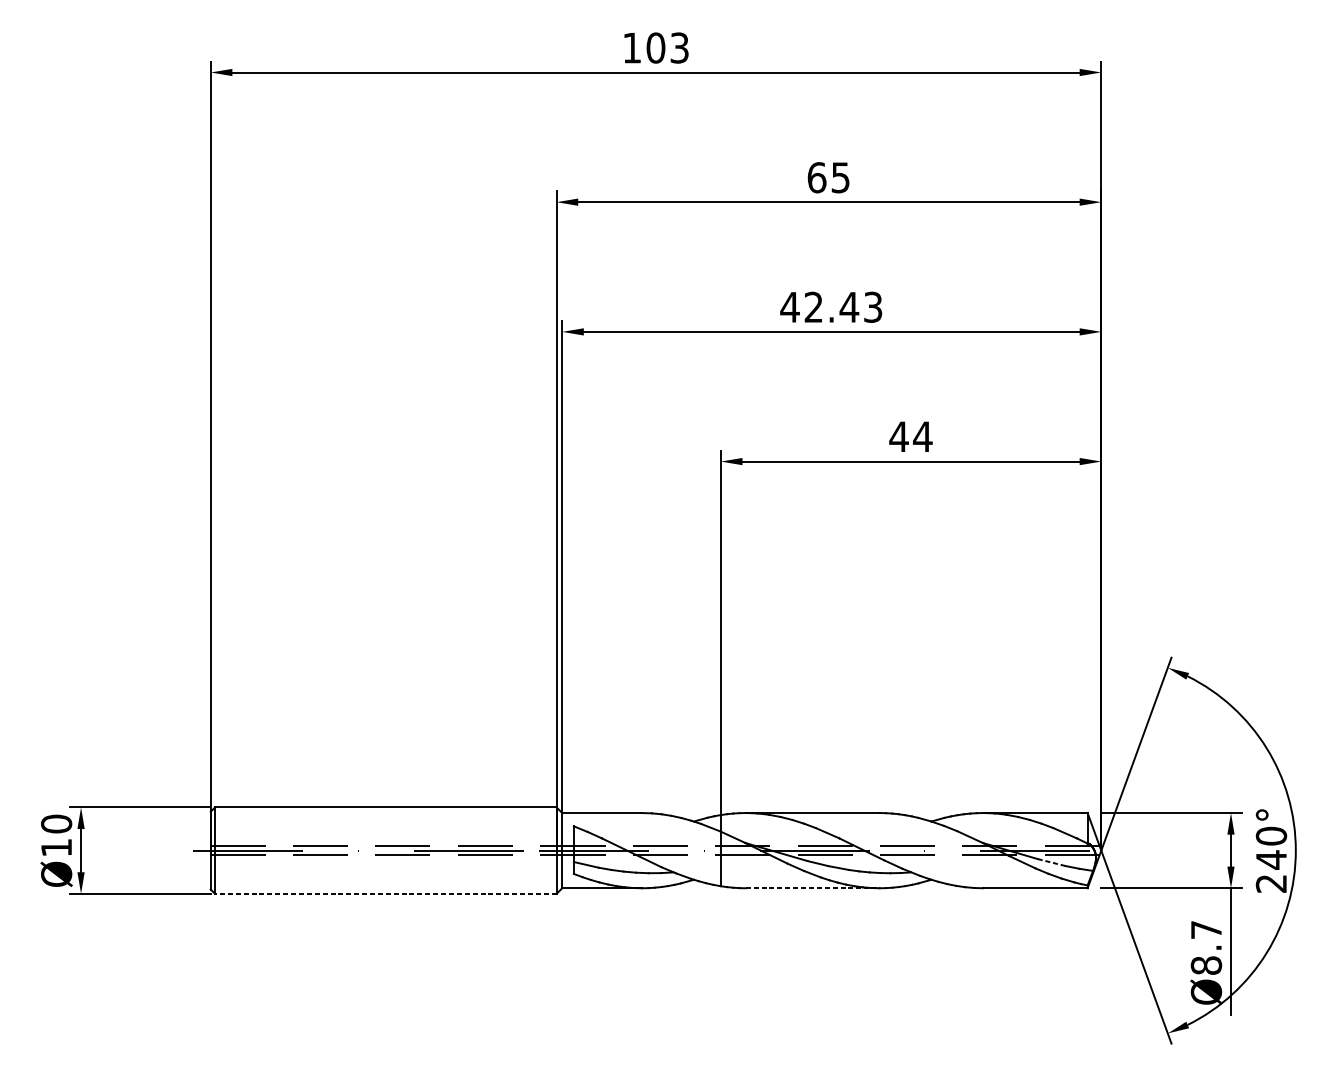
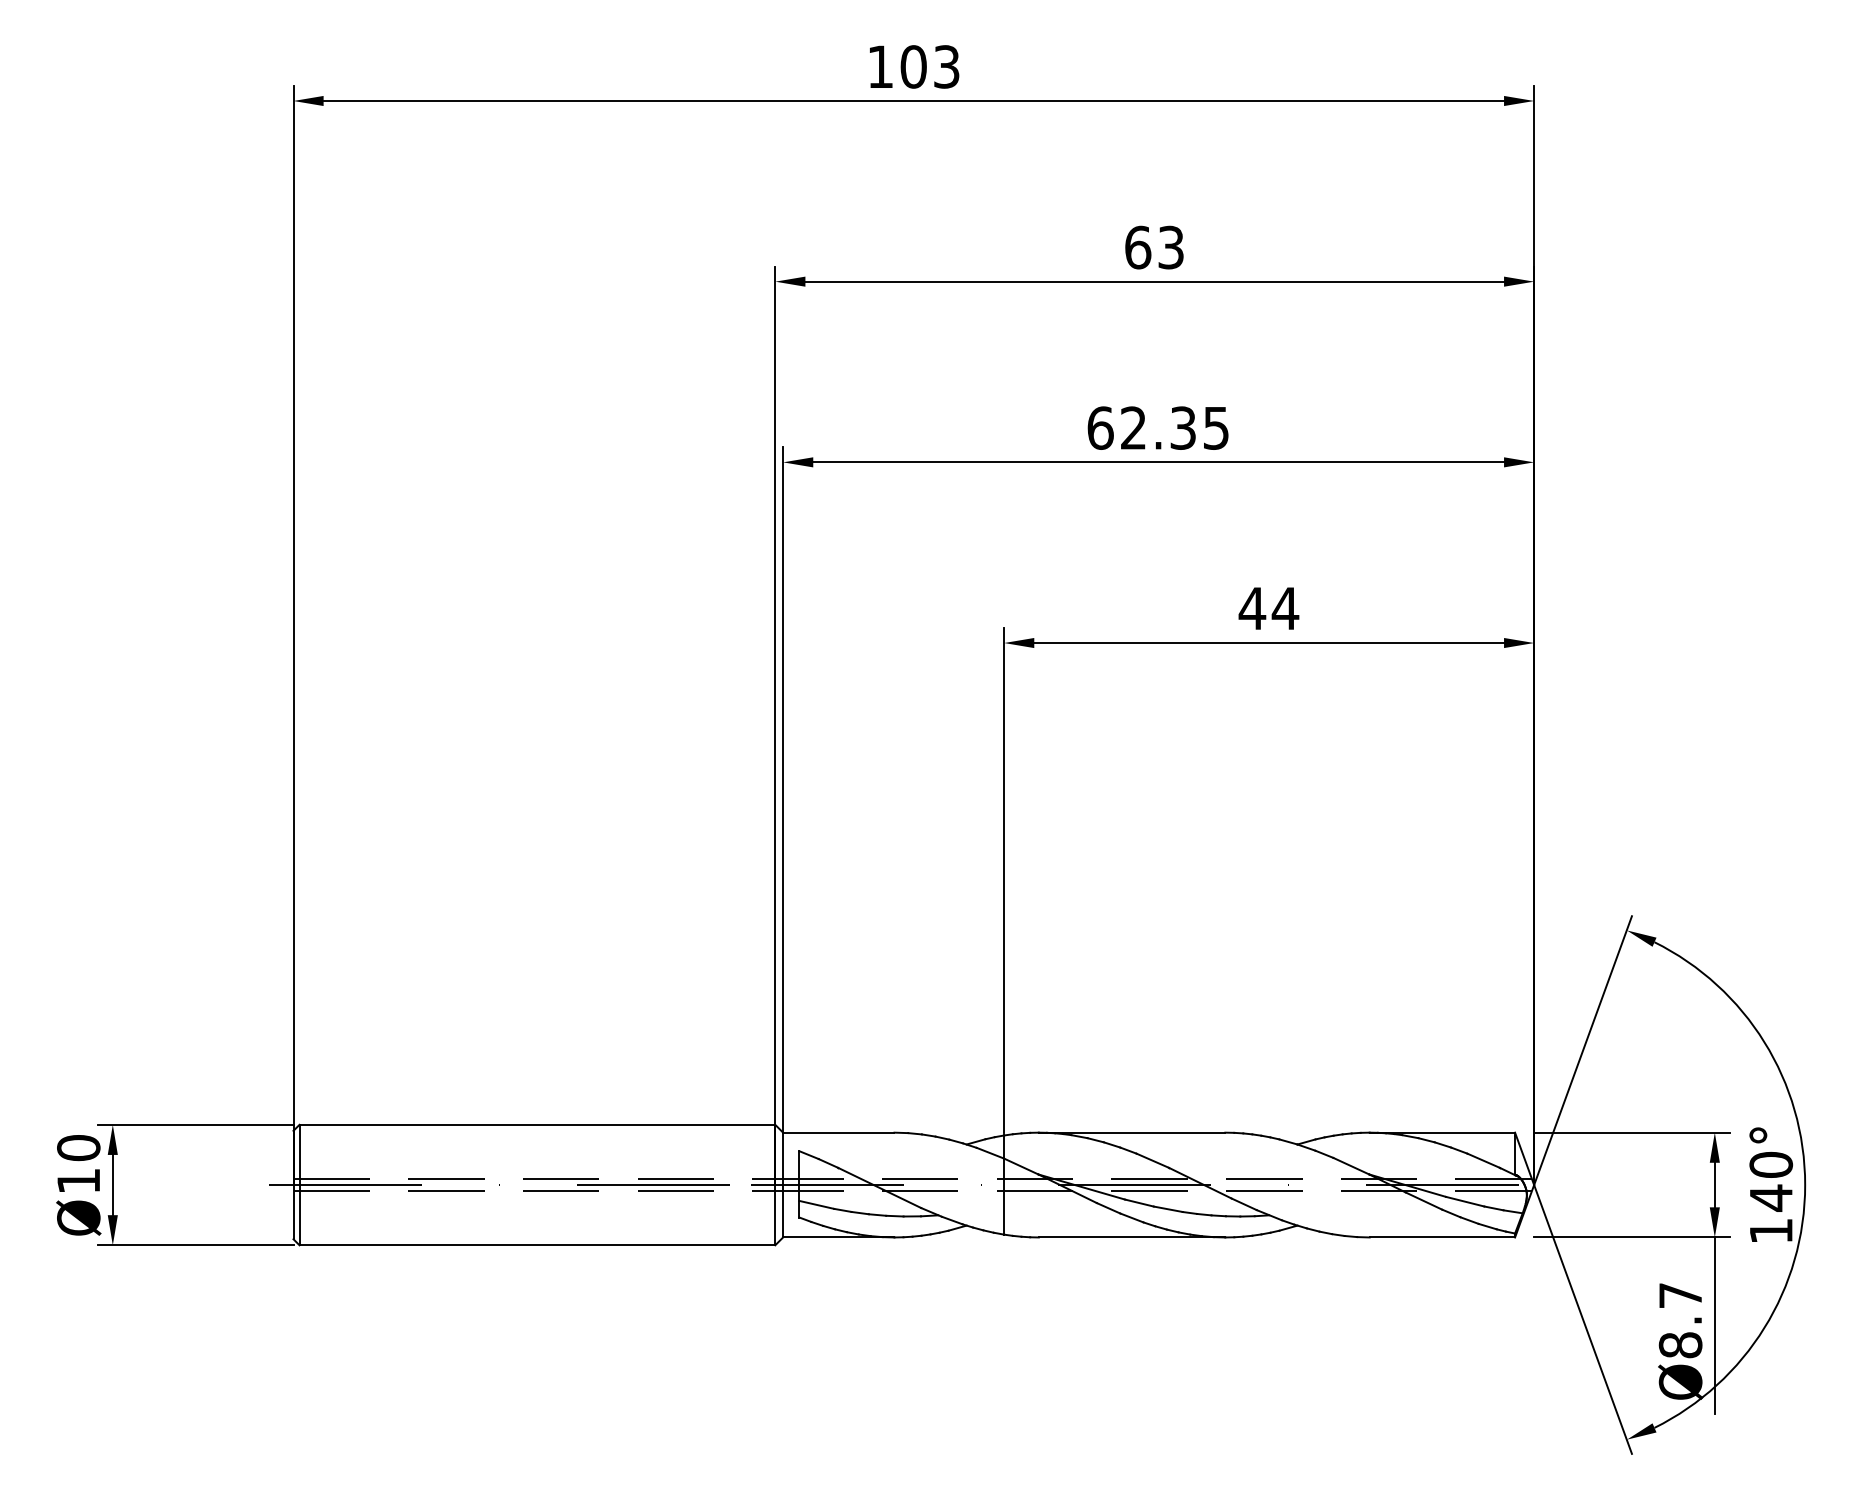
text: (840, 176) -> (1171, 246), 65 -> 63
text: (830, 306) -> (1157, 427), 42.43 -> 62.35
line: (1052, 862) -> (1465, 1201), dashed -> solid
text: (1270, 883) -> (1770, 1231), 240° -> 140°
line: (812, 888) -> (1132, 1237), dashed -> solid
line: (385, 894) -> (537, 1245), dashed -> solid

